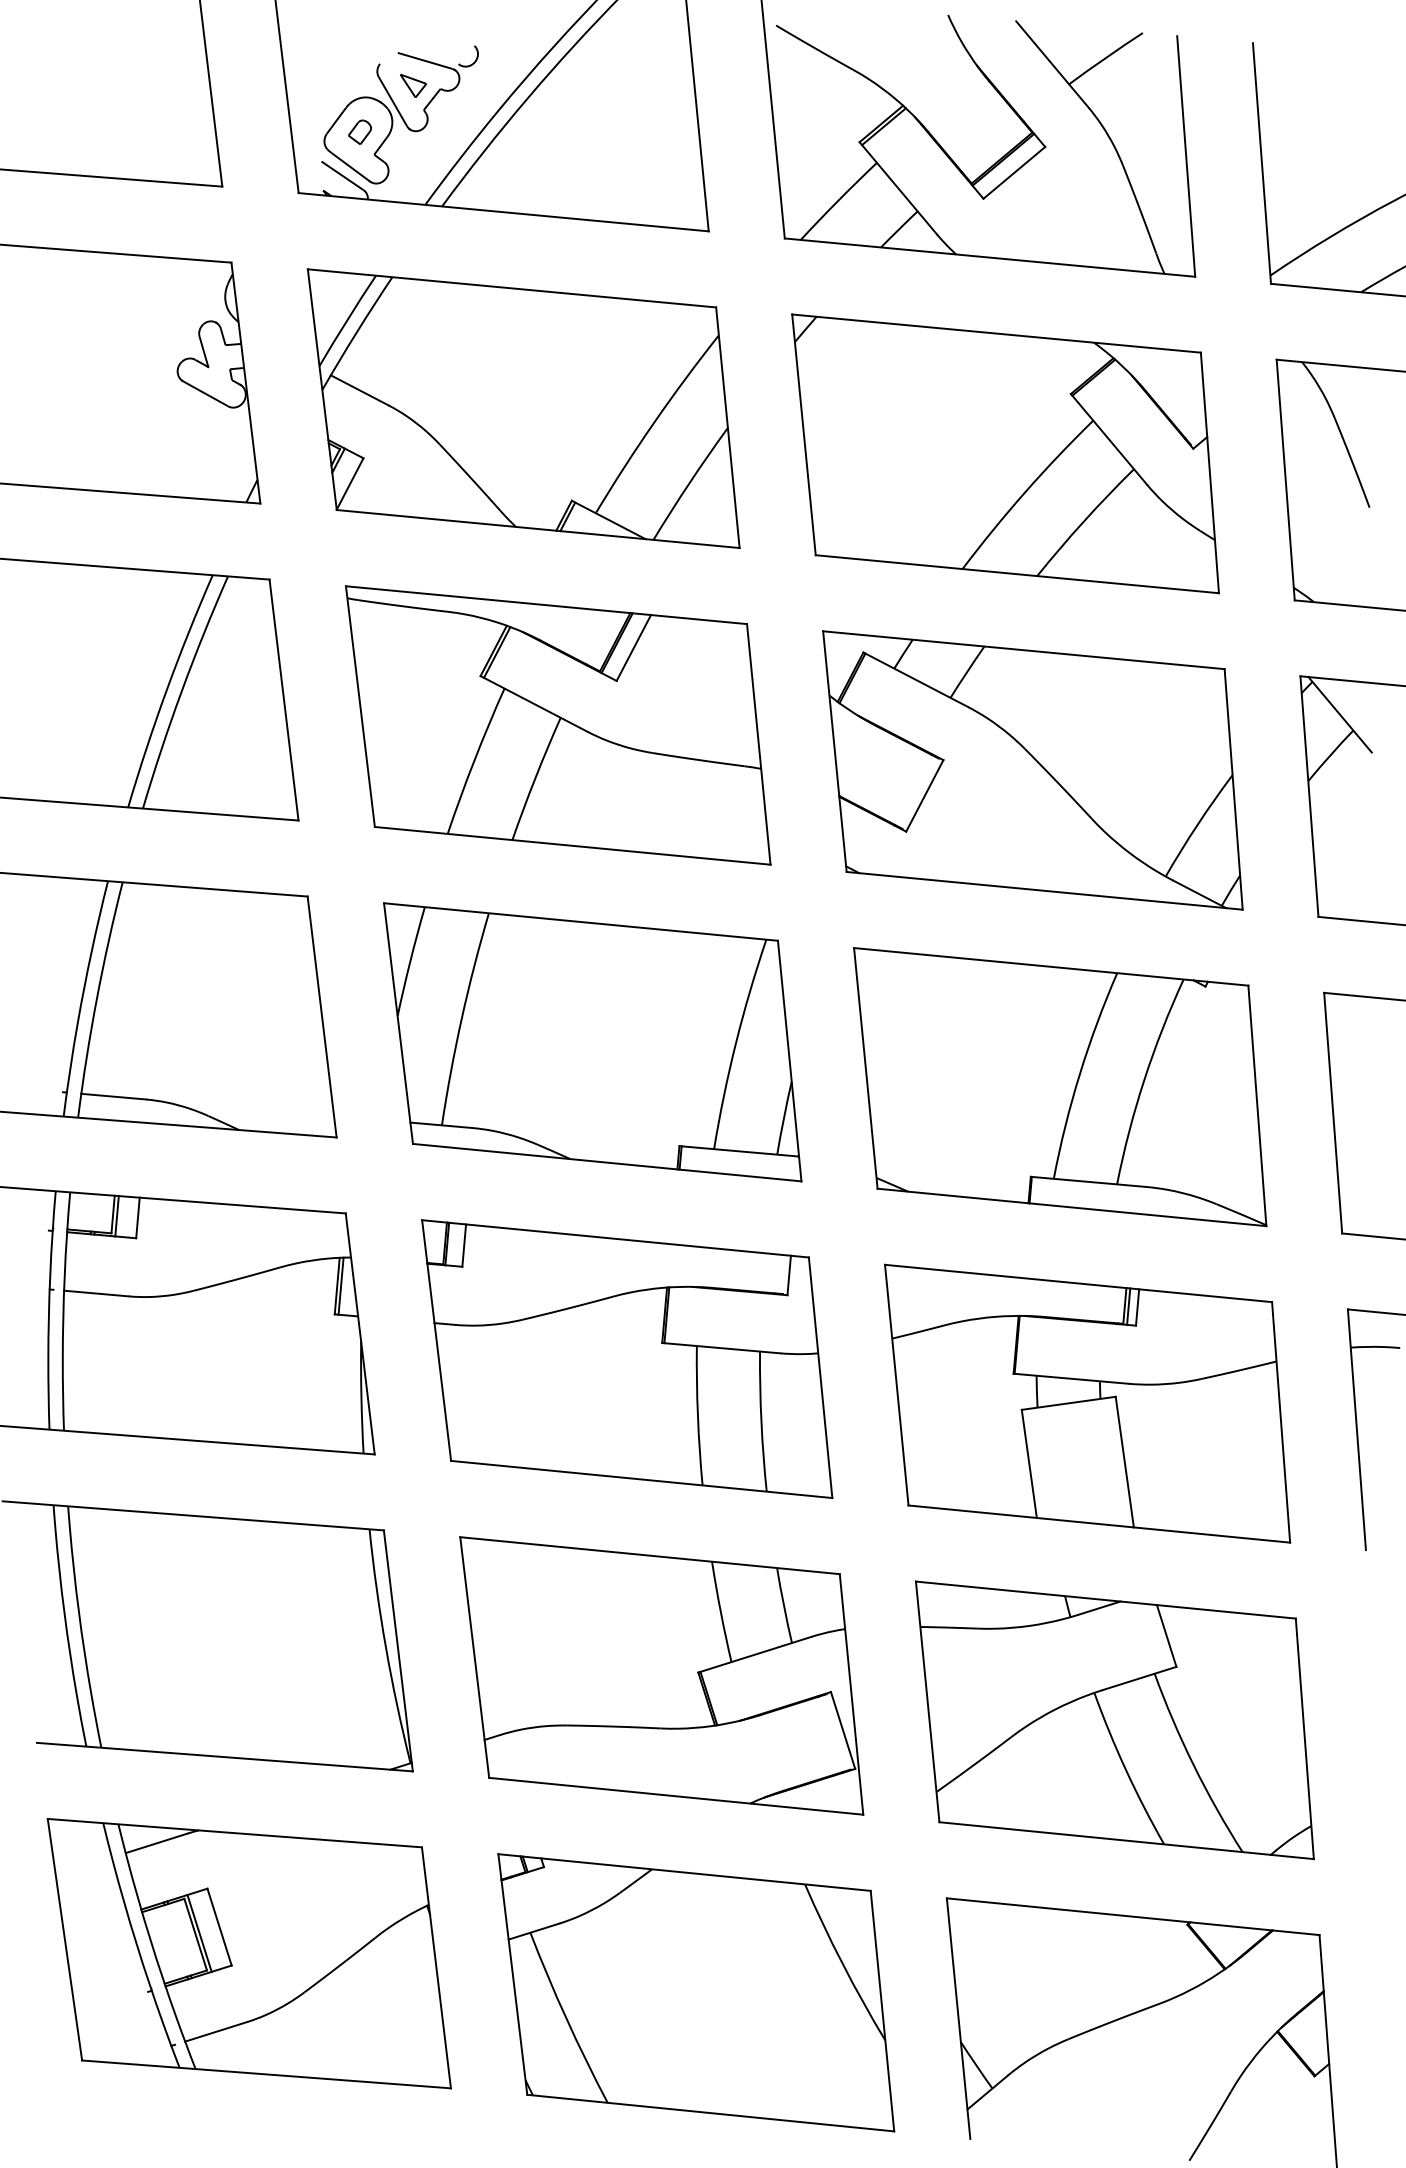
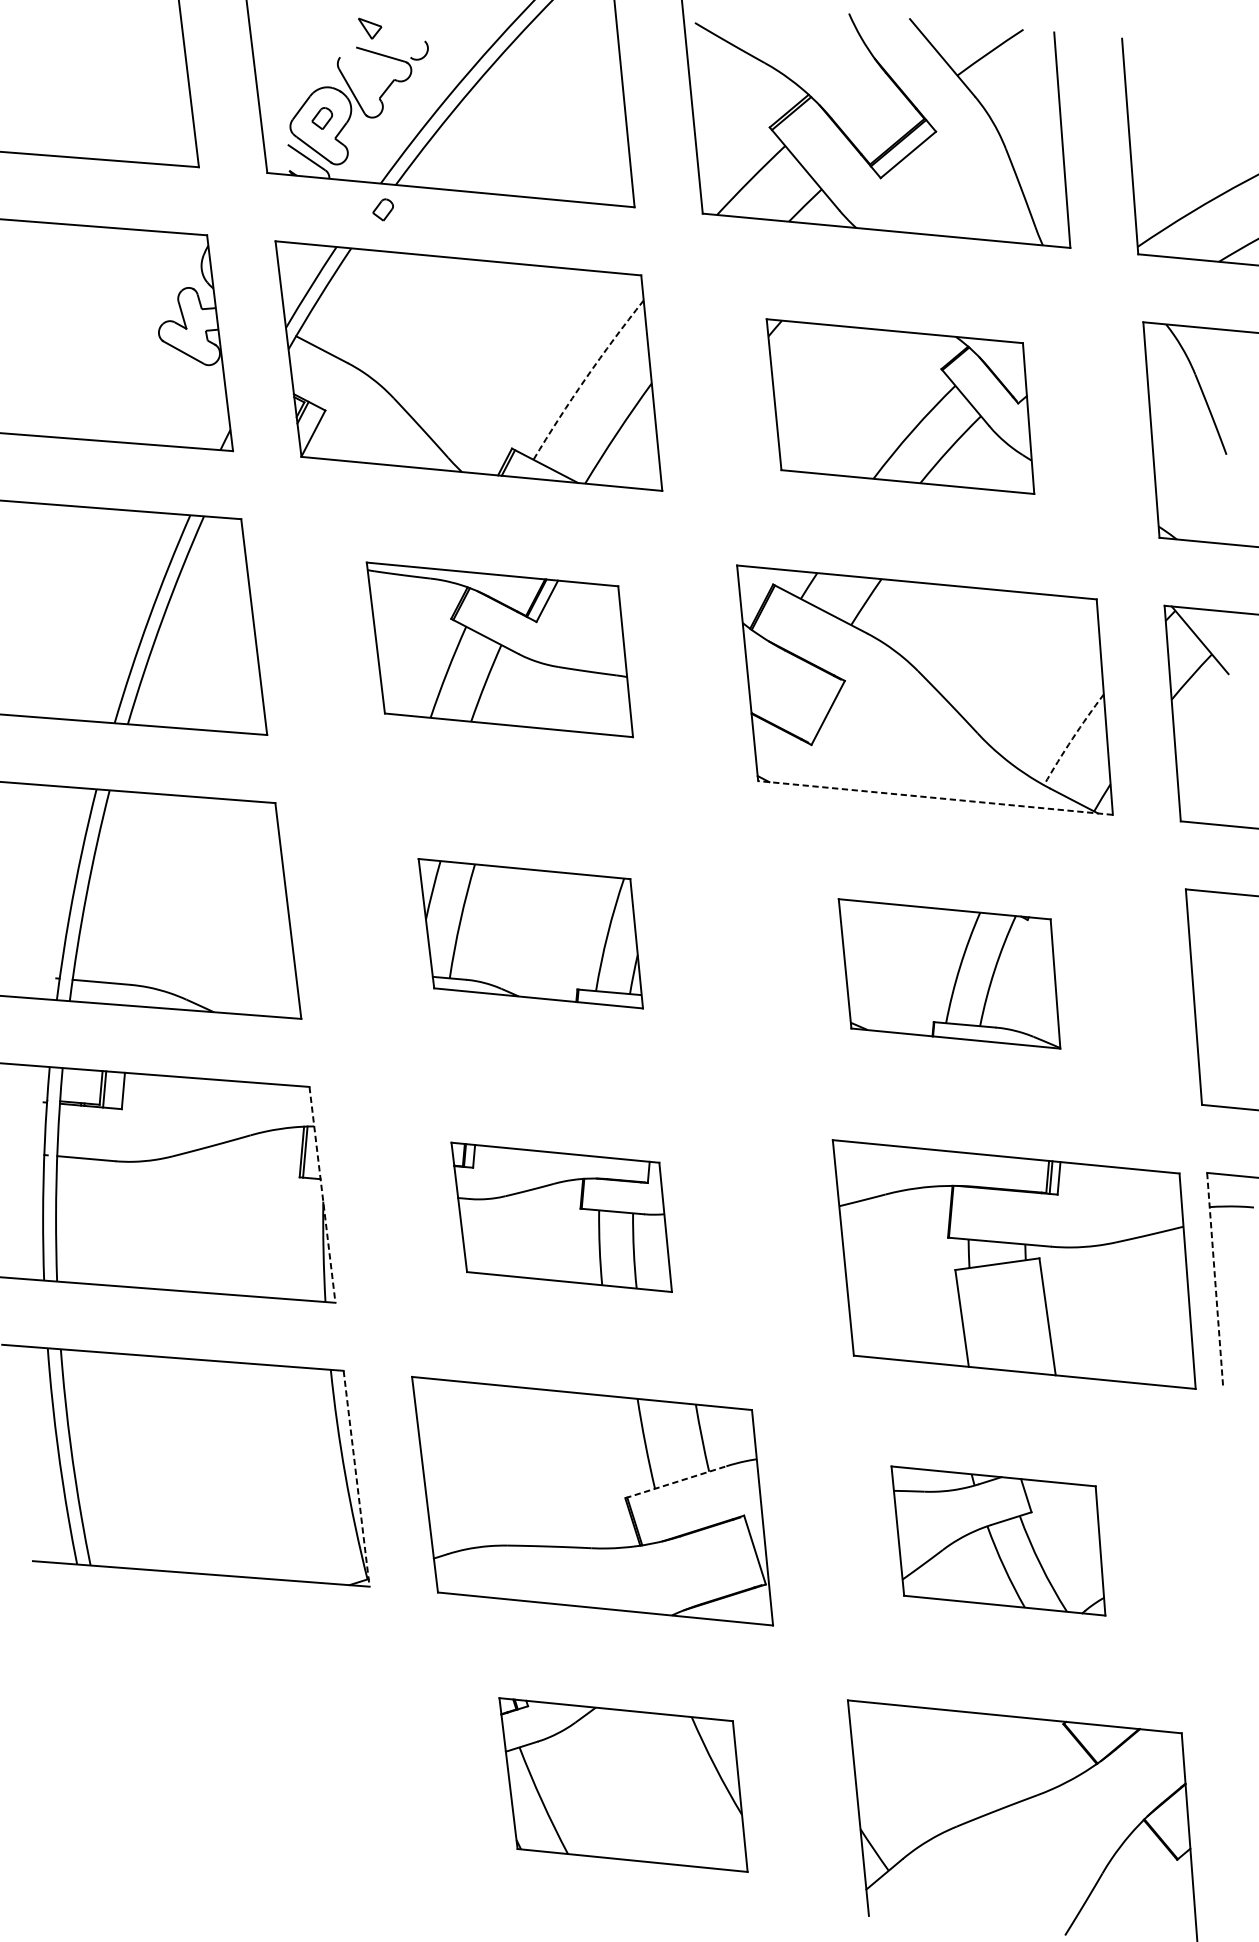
part: (413, 85) -> (370, 28), moved
part: (427, 233) -> (382, 209), added
arc: (654, 422) -> (586, 378), solid -> dashed
part: (1005, 453) -> (900, 406), size x0.7
part: (558, 725) -> (500, 649), size x0.7
arc: (1197, 824) -> (1072, 738), solid -> dashed
line: (1044, 890) -> (935, 797), solid -> dashed
part: (592, 1042) -> (530, 933), size x0.6
part: (1060, 1087) -> (949, 974), size x0.6
line: (360, 1334) -> (322, 1195), solid -> dashed
part: (627, 1358) -> (561, 1216), size x0.6
part: (1087, 1403) -> (1014, 1264), moved
line: (1356, 1429) -> (1214, 1280), solid -> dashed
line: (398, 1651) -> (356, 1479), solid -> dashed
line: (755, 1654) -> (676, 1481), solid -> dashed
part: (1114, 1720) -> (998, 1541), size x0.6
part: (248, 1953) -> (222, 1749), removed
part: (696, 1992) -> (623, 1784), size x0.7

